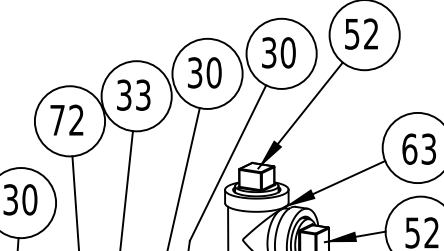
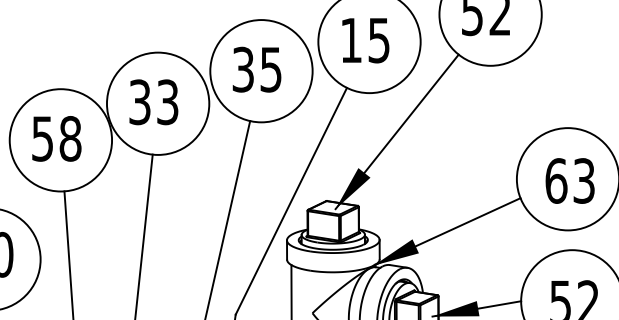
text: (278, 52) -> (364, 39), 30 -> 15
text: (213, 72) -> (270, 69), 30 -> 35
text: (67, 119) -> (57, 137), 72 -> 58

